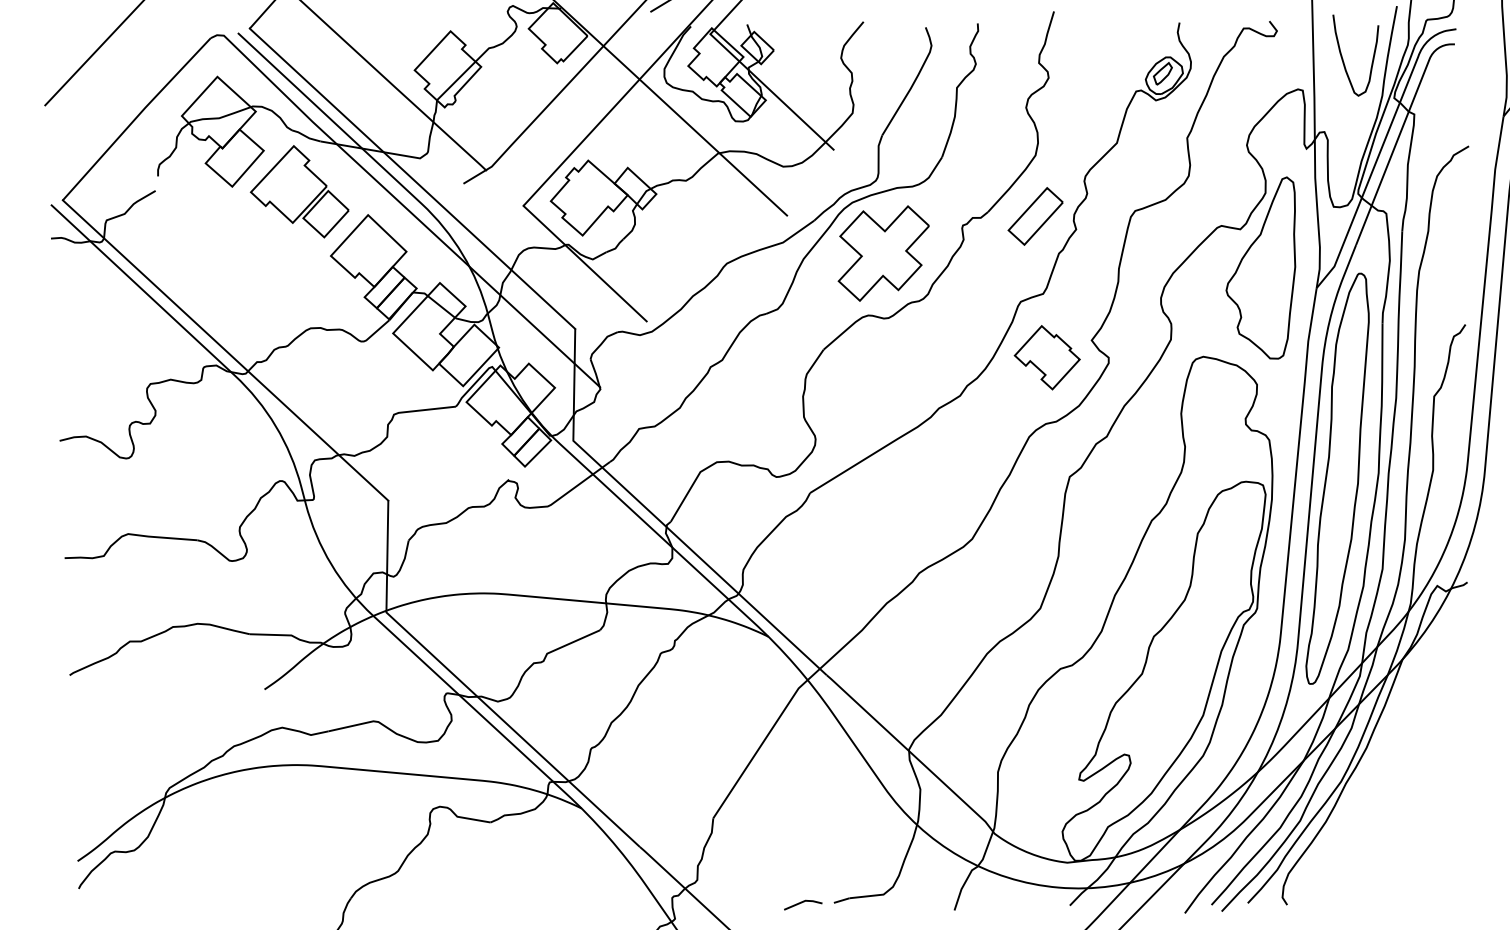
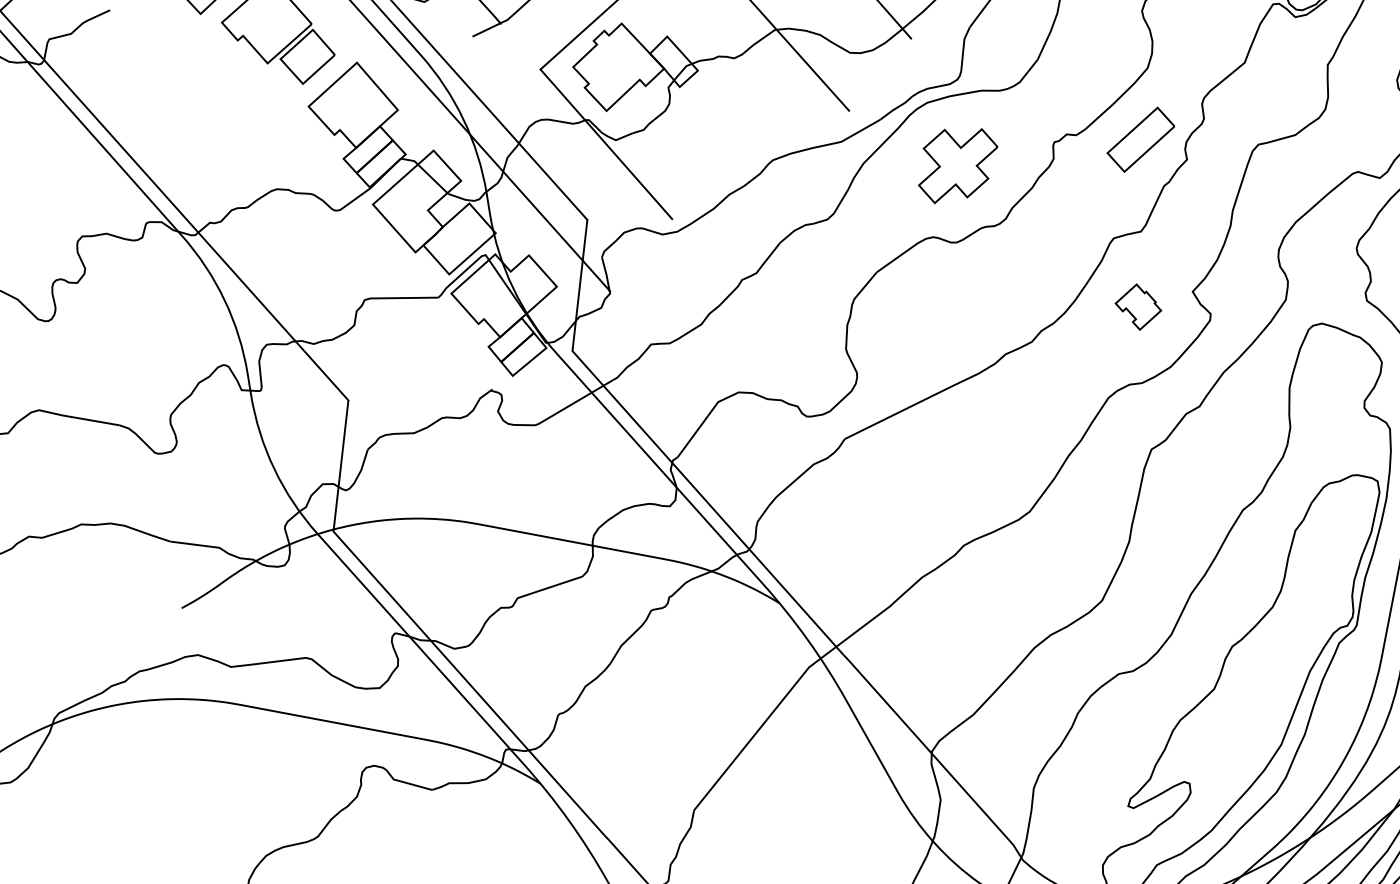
part: (883, 253) -> (957, 166), size x0.7
part: (1046, 357) -> (1137, 306), size x0.6

